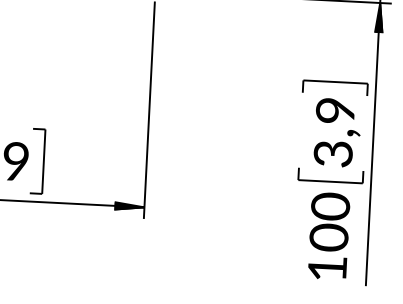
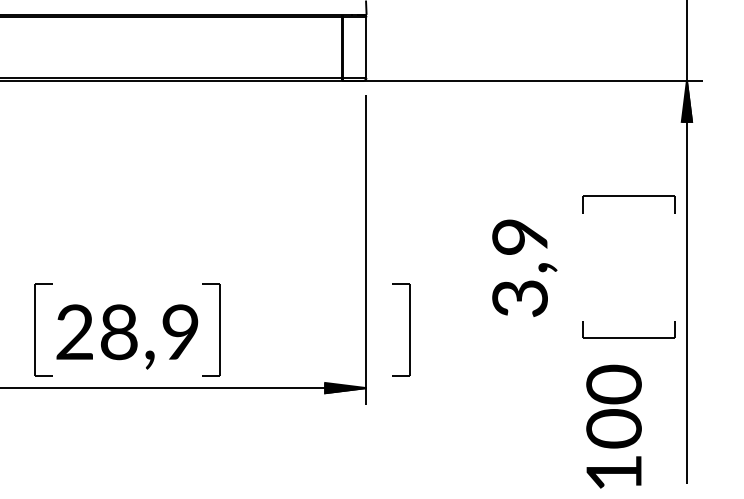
text: (337, 132) -> (524, 267), moved
part: (176, 167) -> (409, 329), added
text: (328, 235) -> (613, 426), moved

